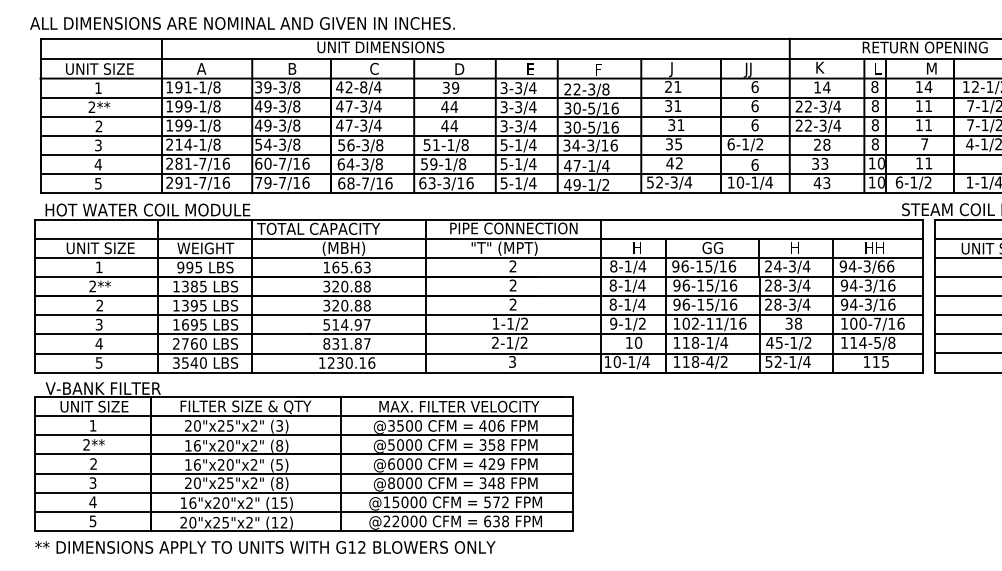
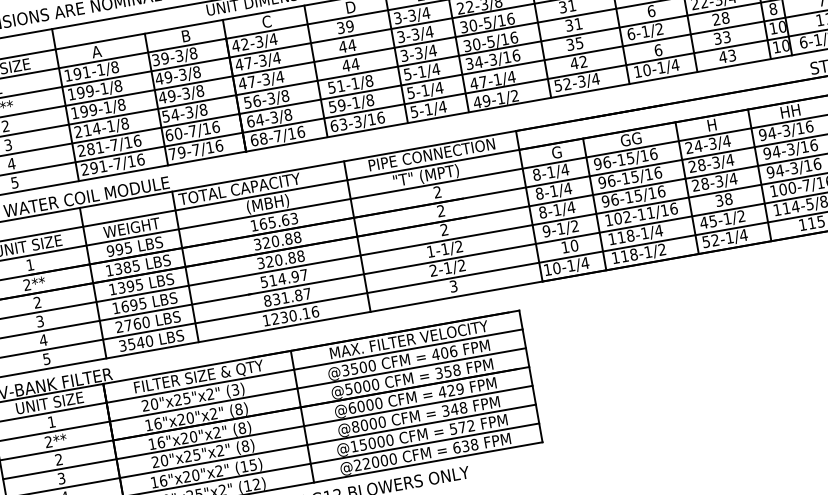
text: (363, 87) -> (259, 42), 42-8/4 -> 42-3/4
text: (636, 248) -> (556, 153), H -> G
text: (881, 266) -> (800, 128), 94-3/66 -> 94-3/16
text: (709, 361) -> (647, 251), 118-4/2 -> 118-1/2
text: (279, 464) -> (242, 427), (5) -> (8)

